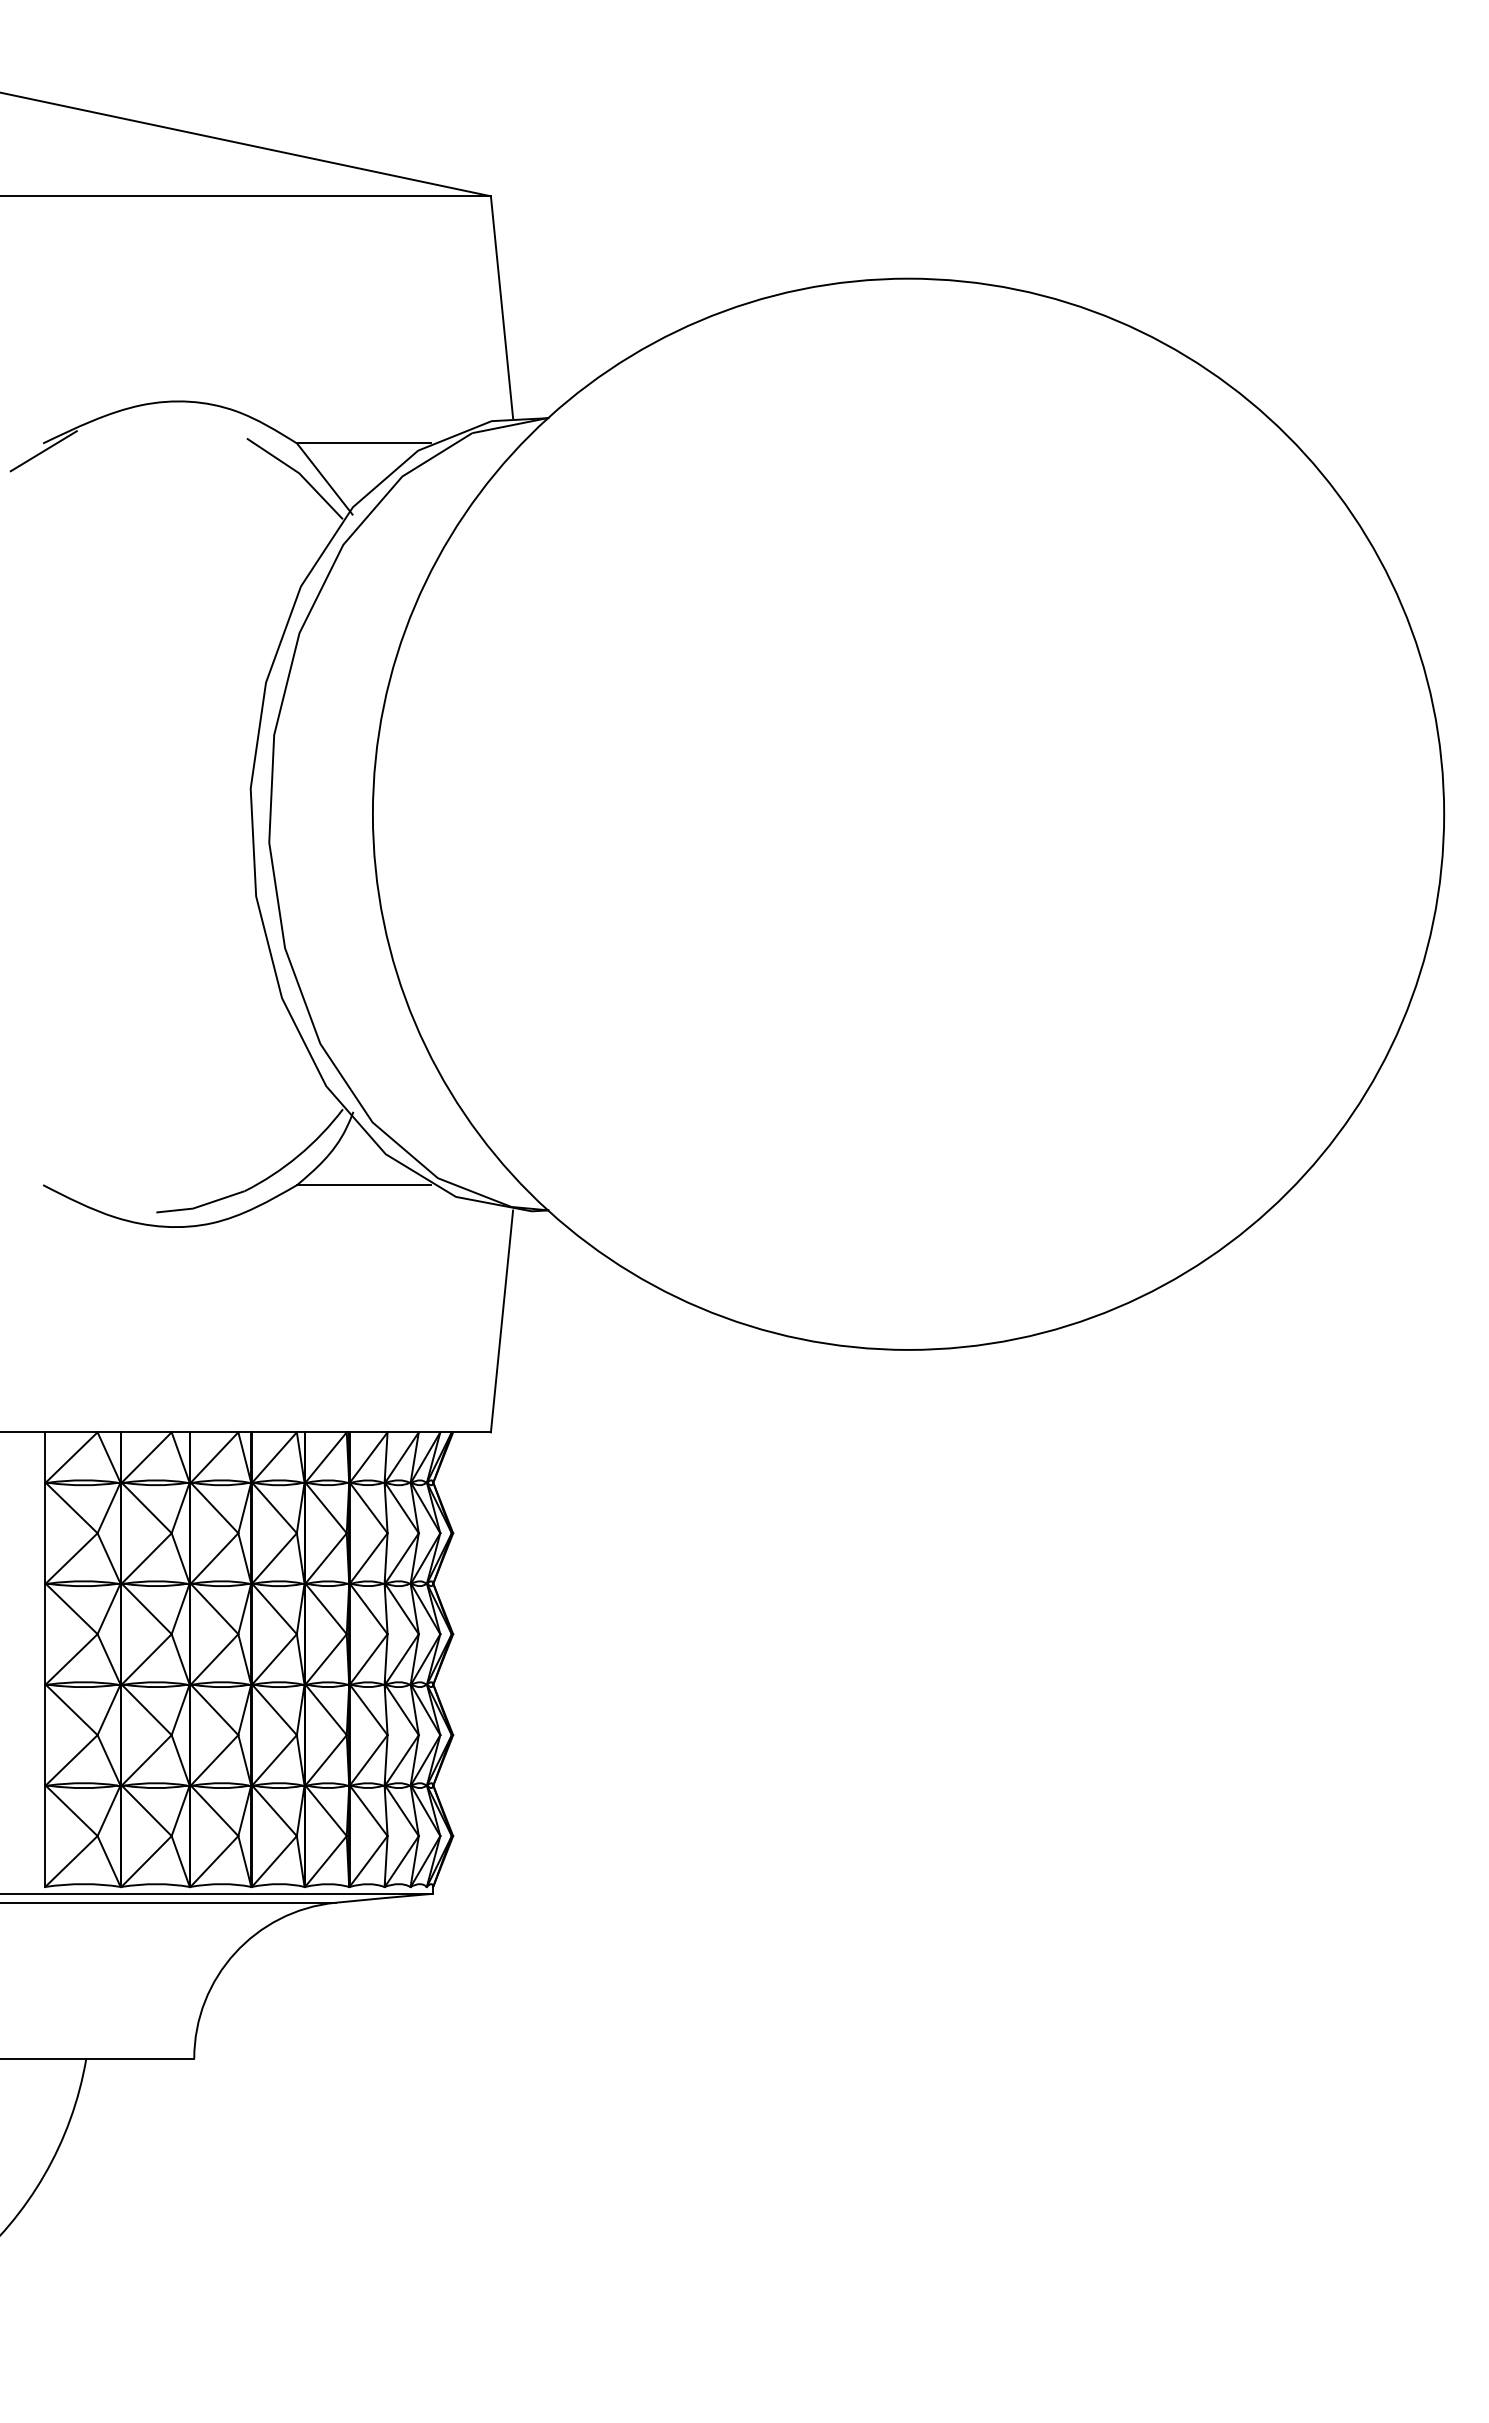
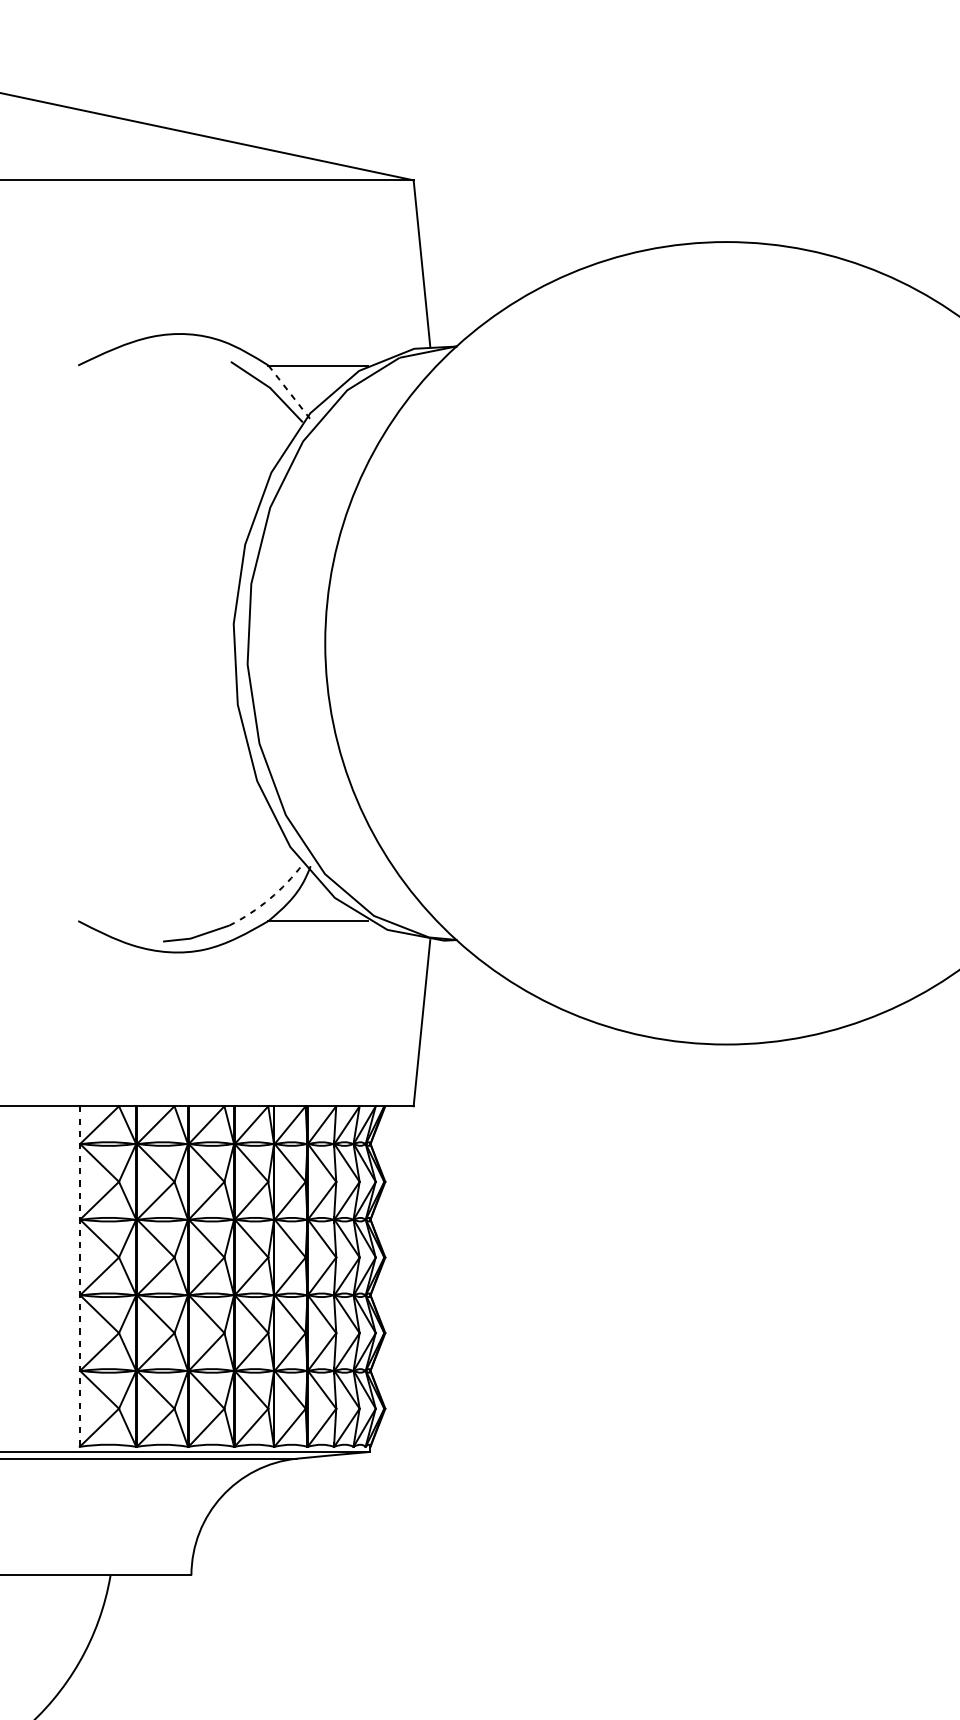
line: (43, 451) -> (78, 371), removed
line: (325, 479) -> (289, 392), solid -> dashed
arc: (298, 1155) -> (269, 898), solid -> dashed
line: (45, 1660) -> (79, 1277), solid -> dashed

